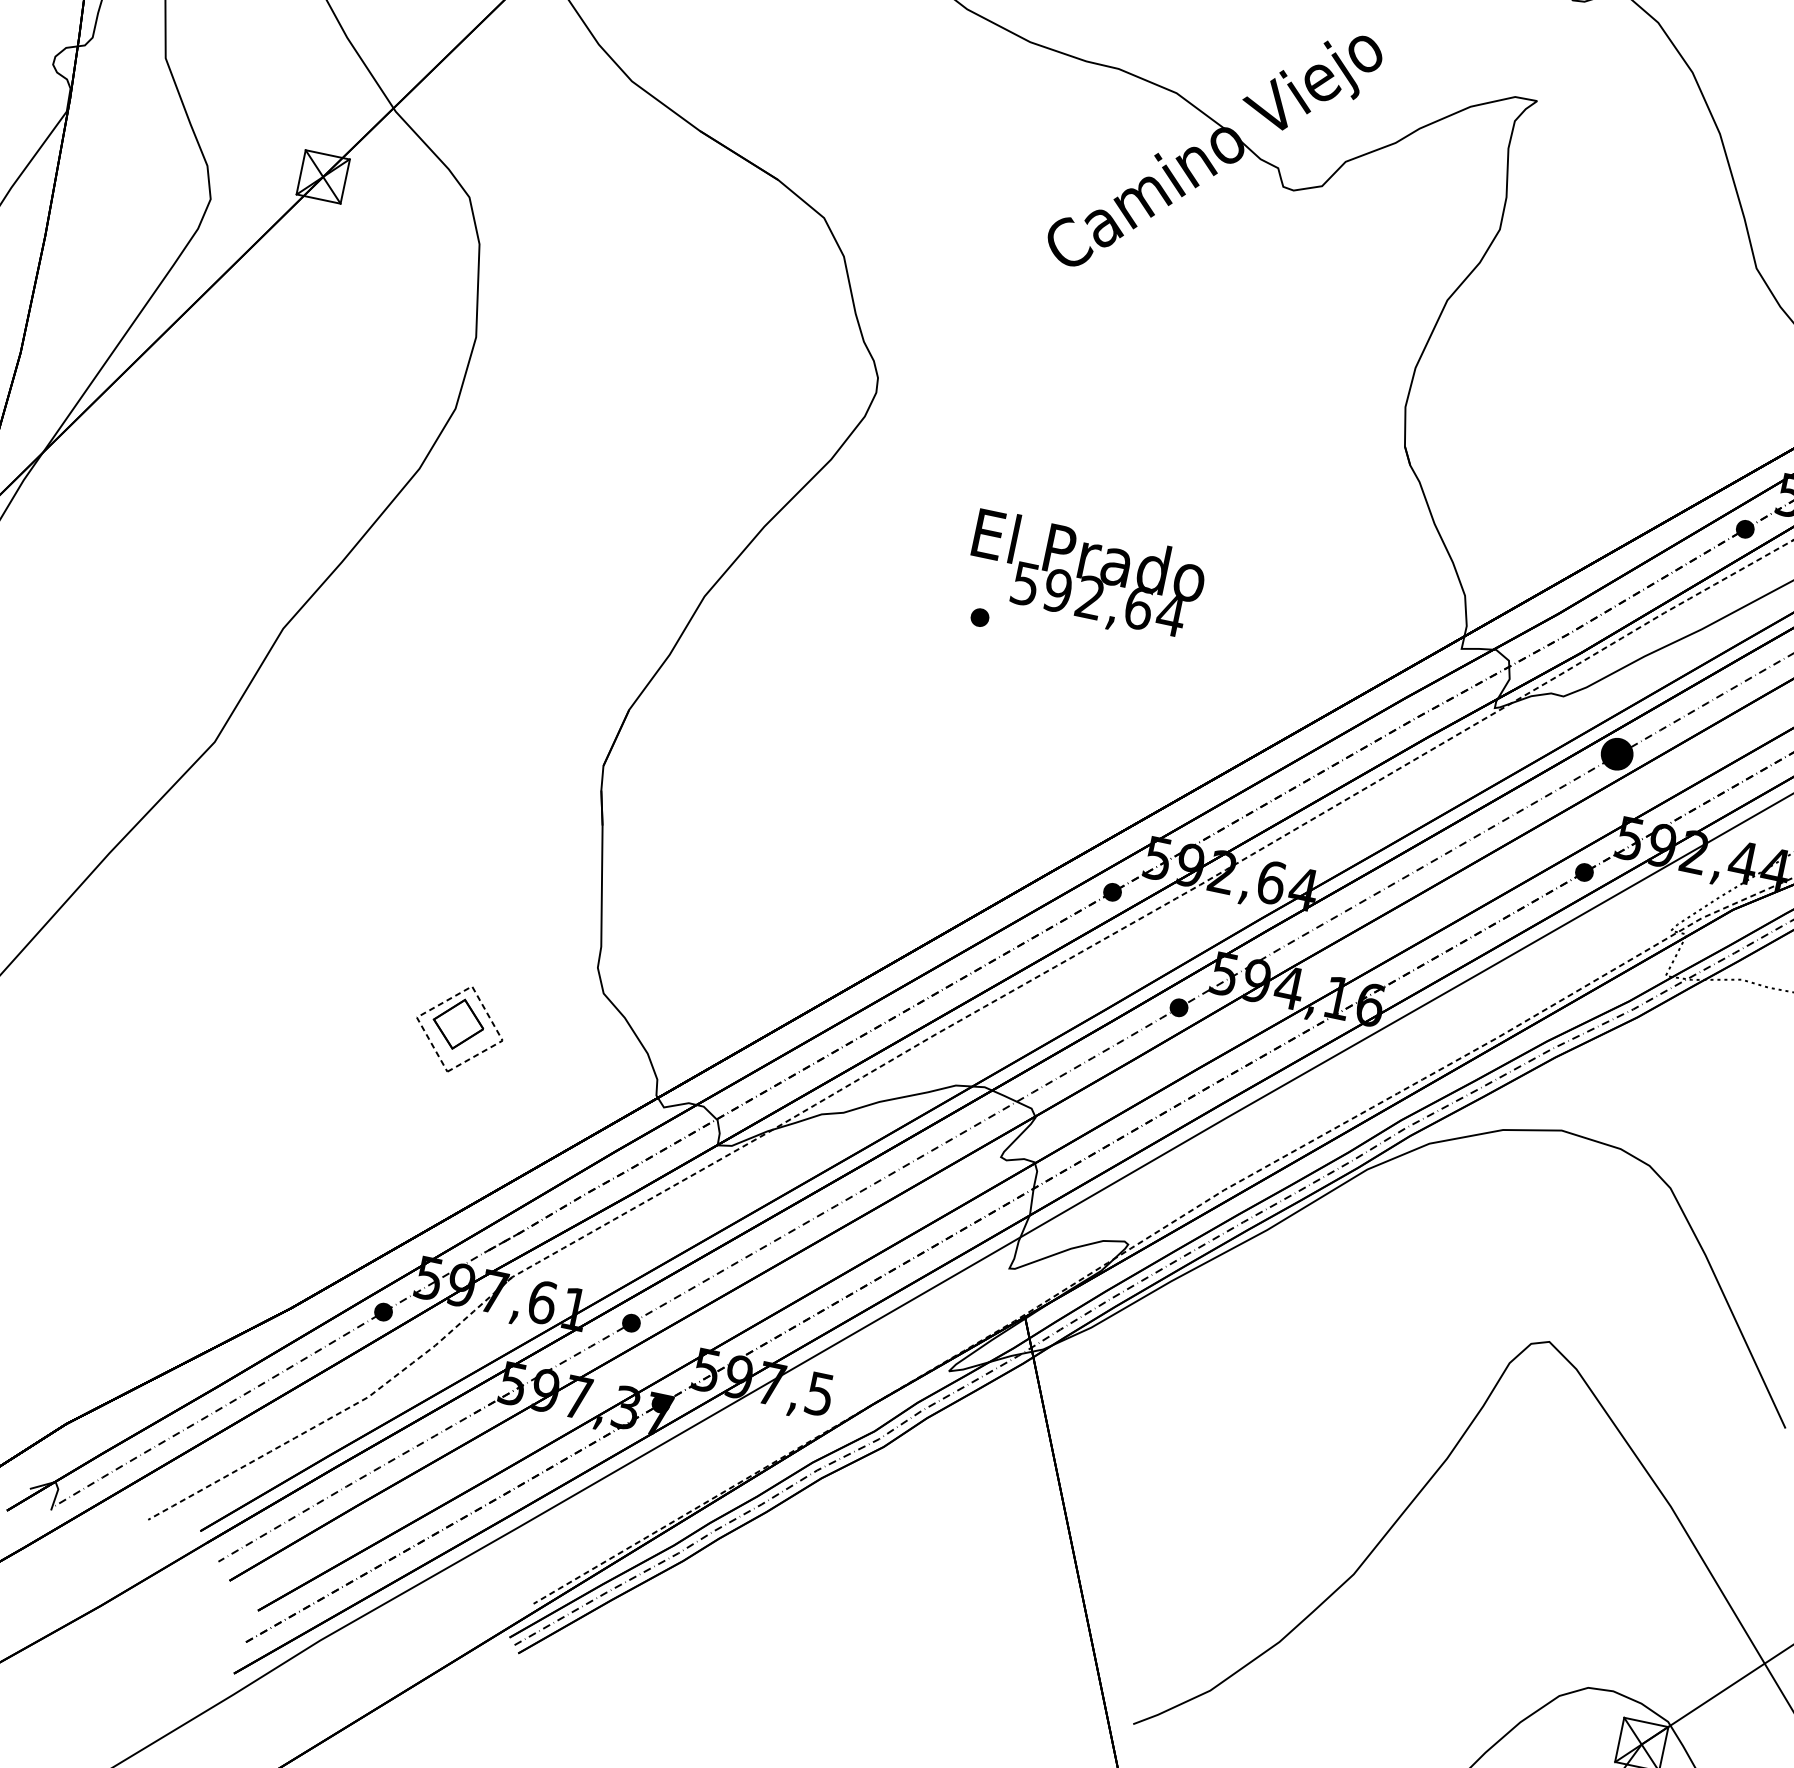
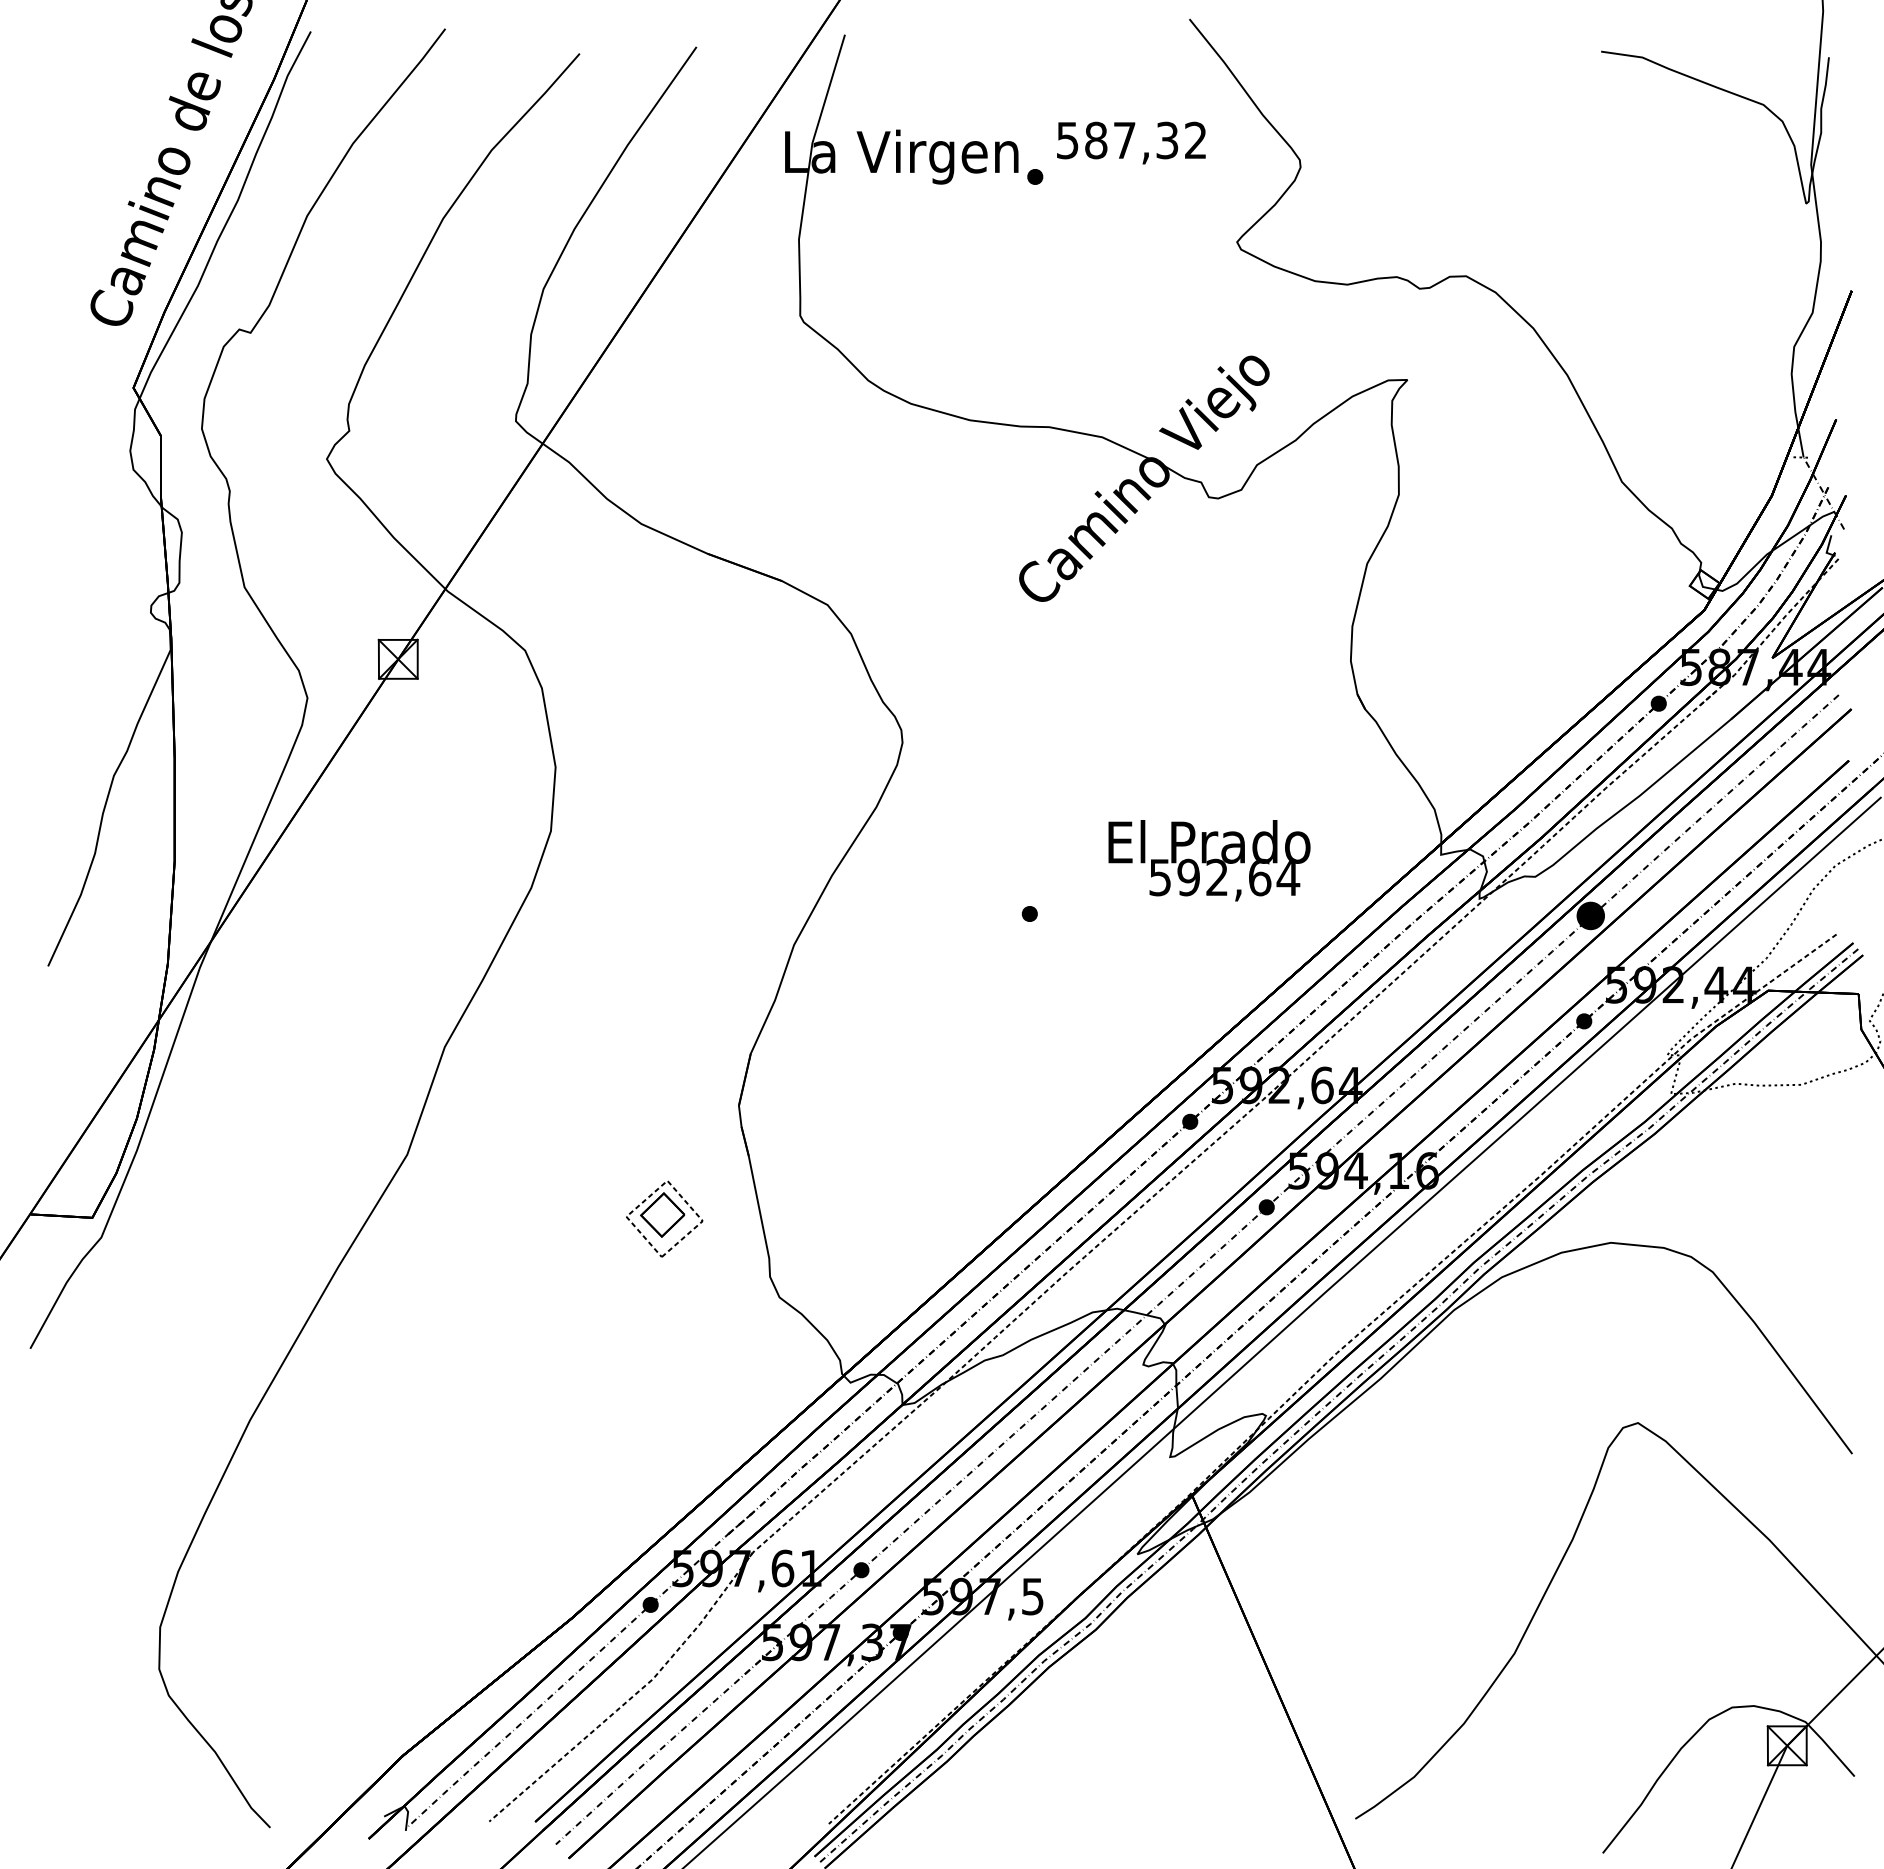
text: (1085, 576) -> (1209, 860), moved
part: (459, 1028) -> (664, 1218), moved

